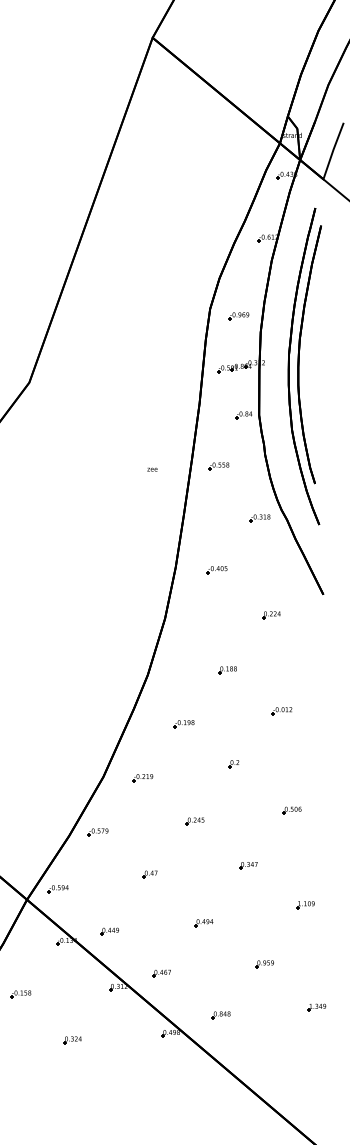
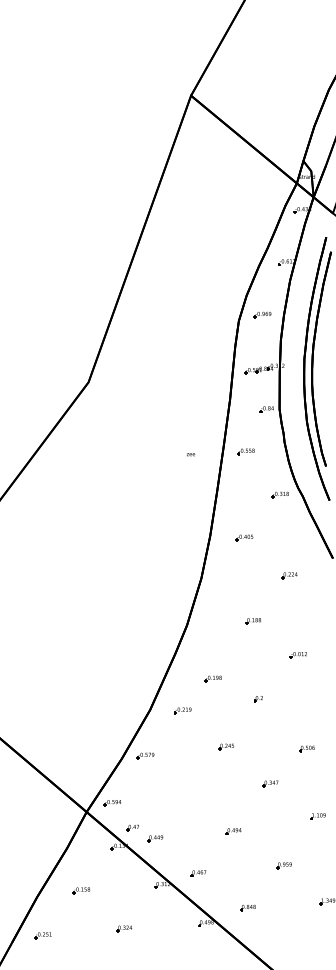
part: (238, 315) -> (262, 314), moved
part: (183, 723) -> (212, 678), moved
part: (291, 810) -> (306, 748), moved
part: (149, 873) -> (132, 827), moved

